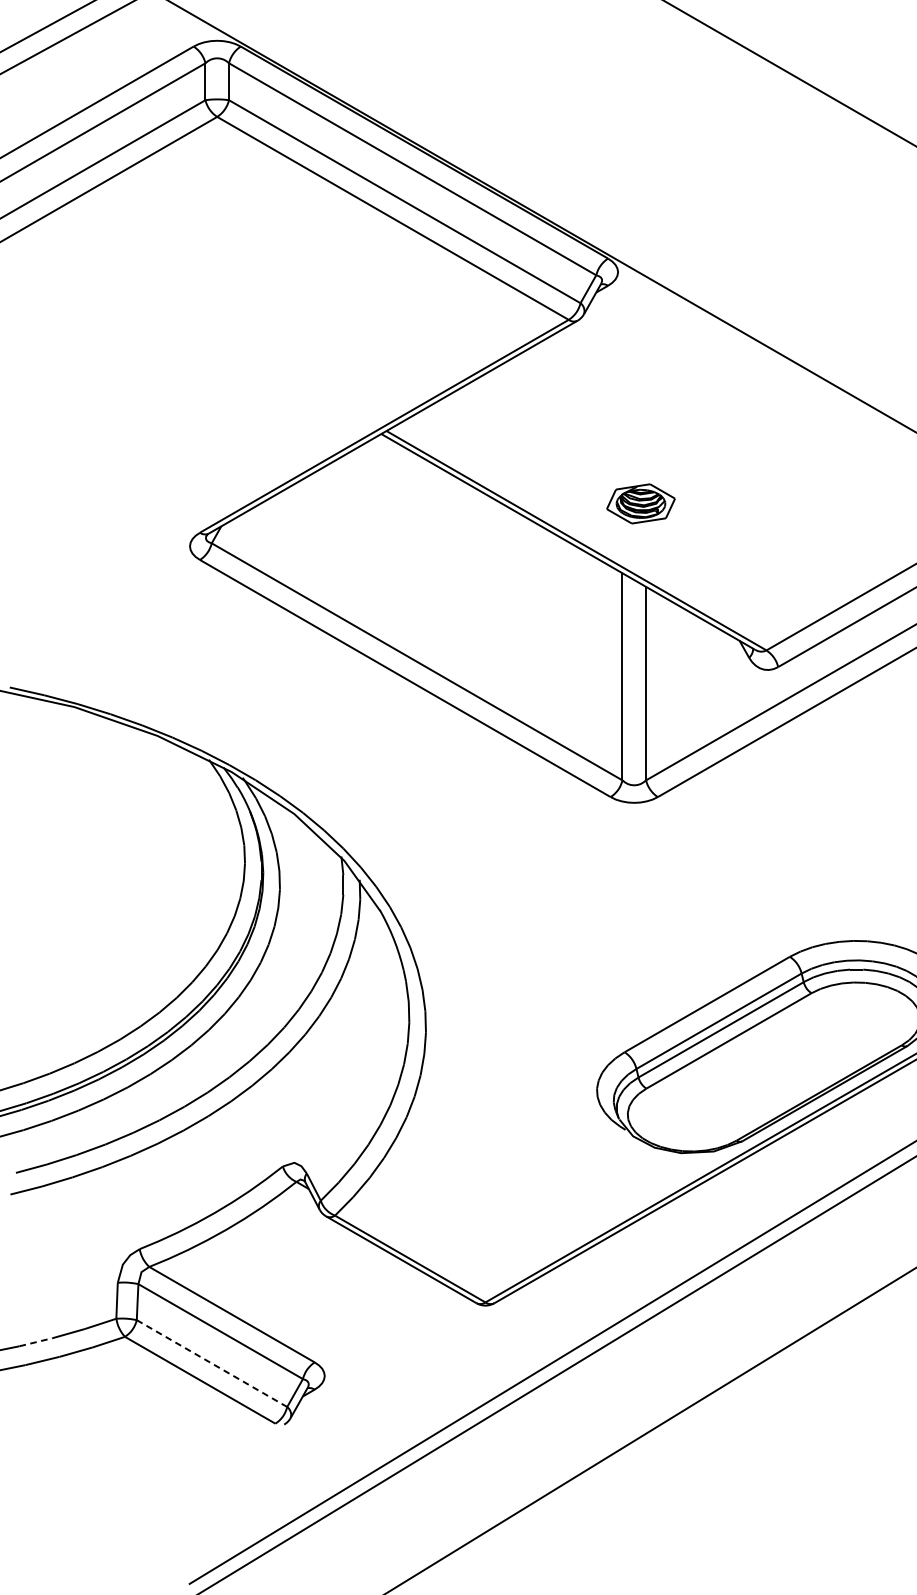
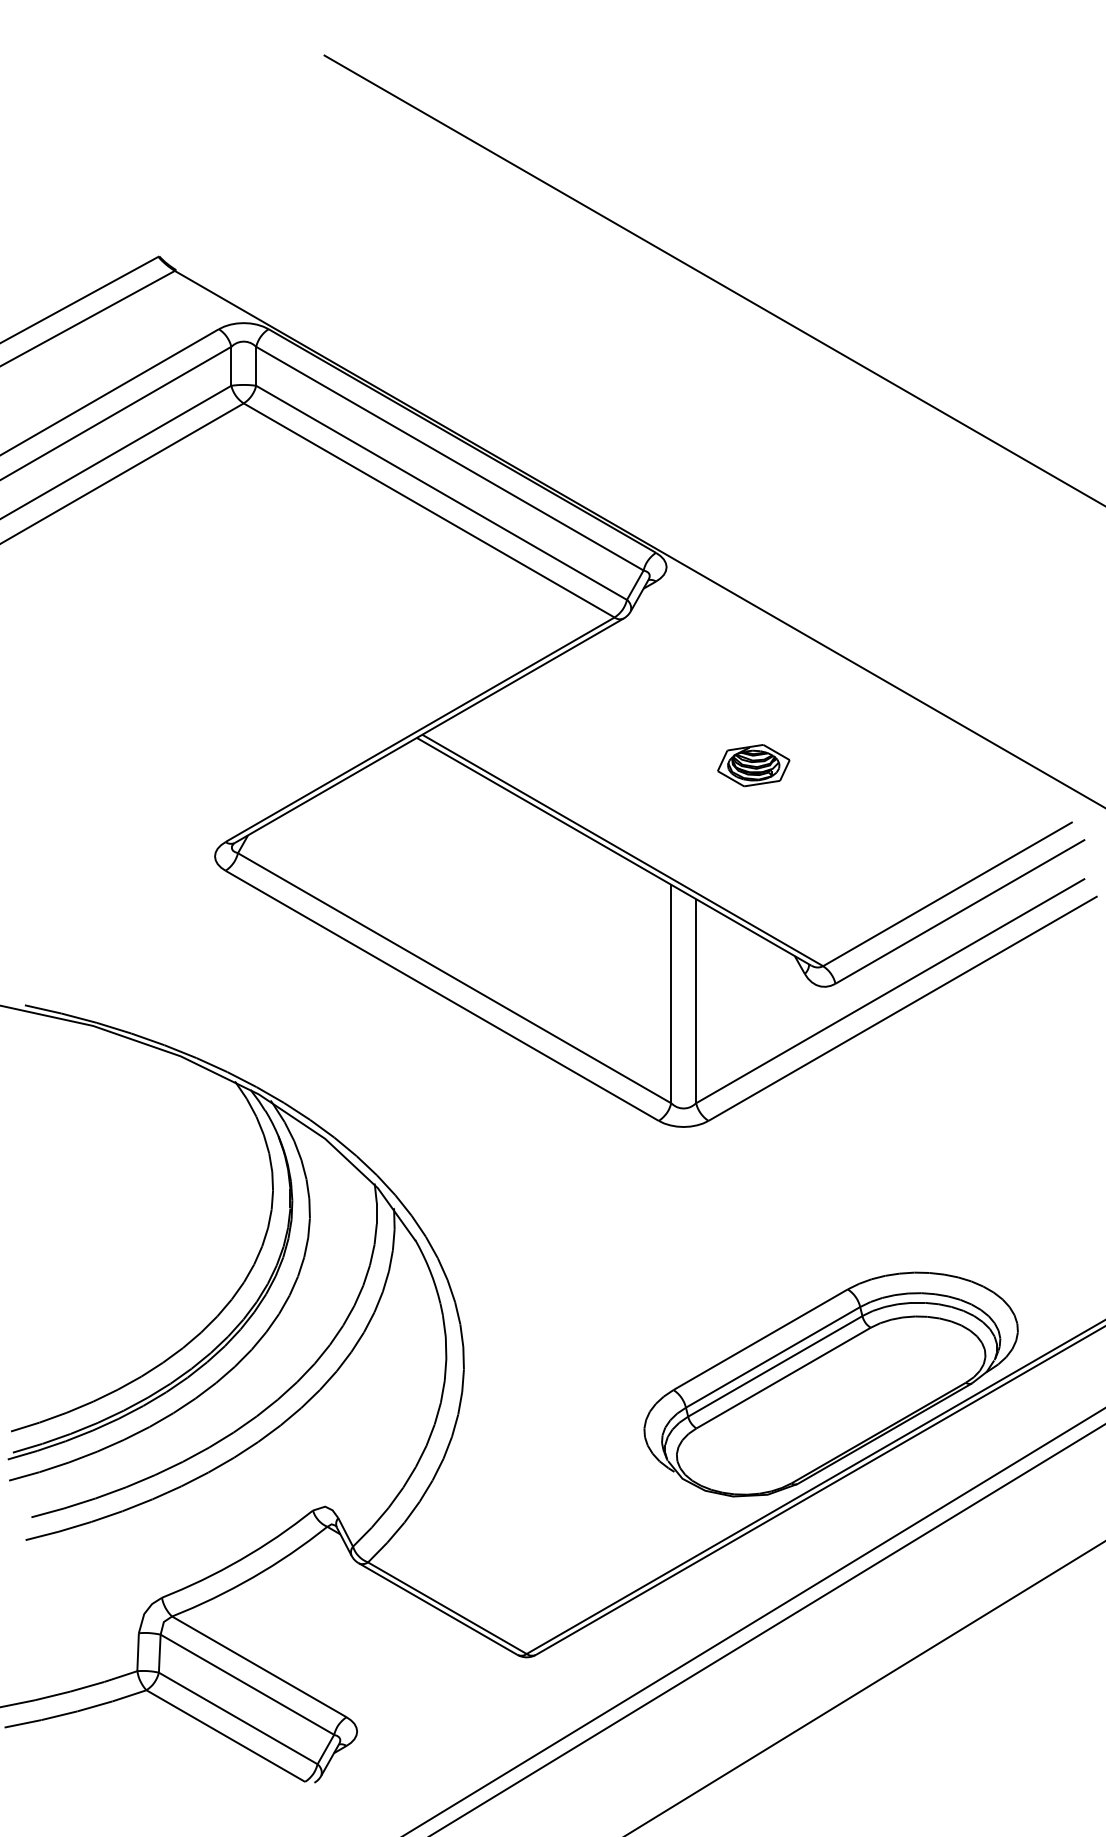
part: (640, 503) -> (753, 765), moved
line: (36, 1341) -> (53, 1695), dashed -> solid
line: (212, 1363) -> (238, 1718), dashed -> solid

